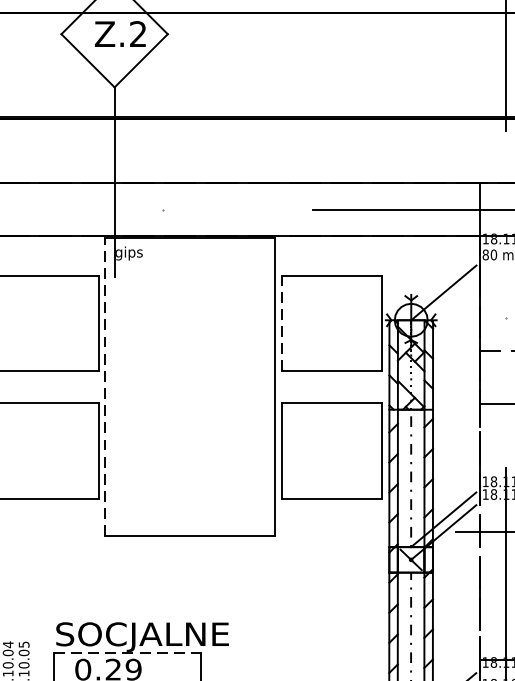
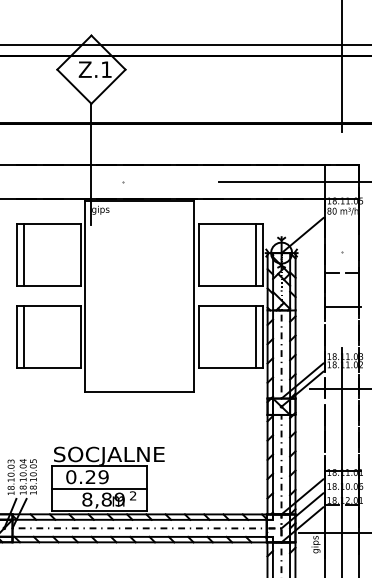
text: (138, 33) -> (106, 69), Z.2 -> Z.1
line: (8, 322) -> (23, 254), added
line: (370, 322) -> (255, 254), added
line: (281, 323) -> (198, 255), dashed -> solid
line: (105, 386) -> (85, 295), dashed -> solid
line: (8, 450) -> (23, 336), added
line: (370, 450) -> (255, 336), added
line: (128, 653) -> (100, 466), dashed -> solid

